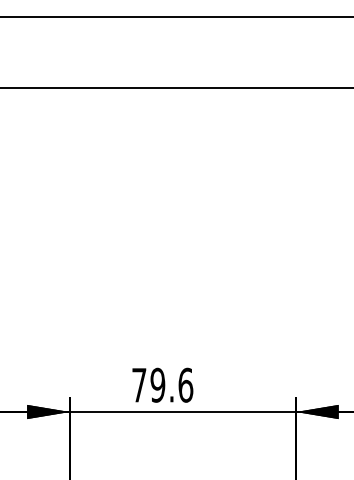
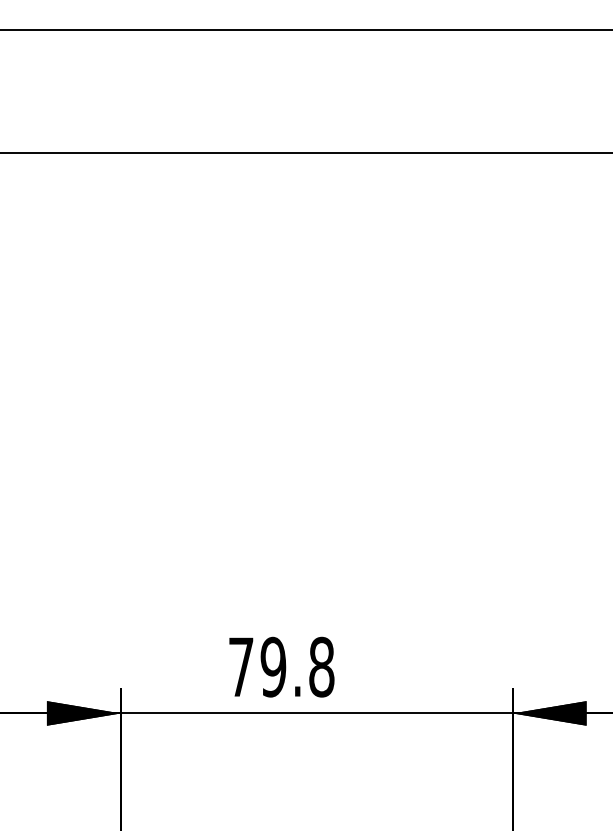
text: (185, 384) -> (321, 665), 79.6 -> 79.8

